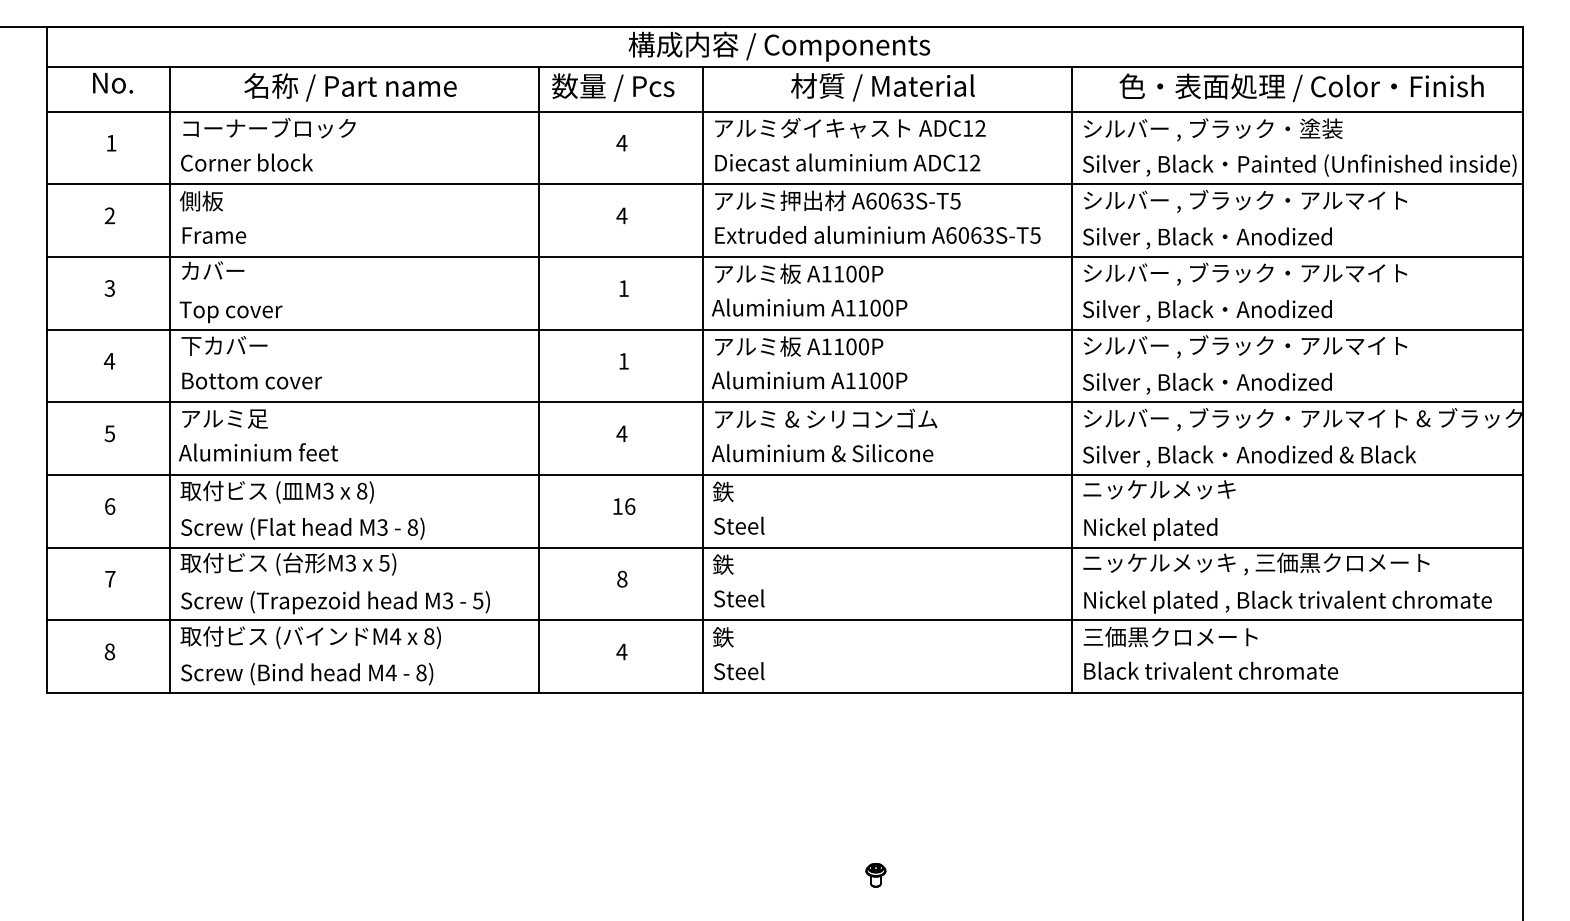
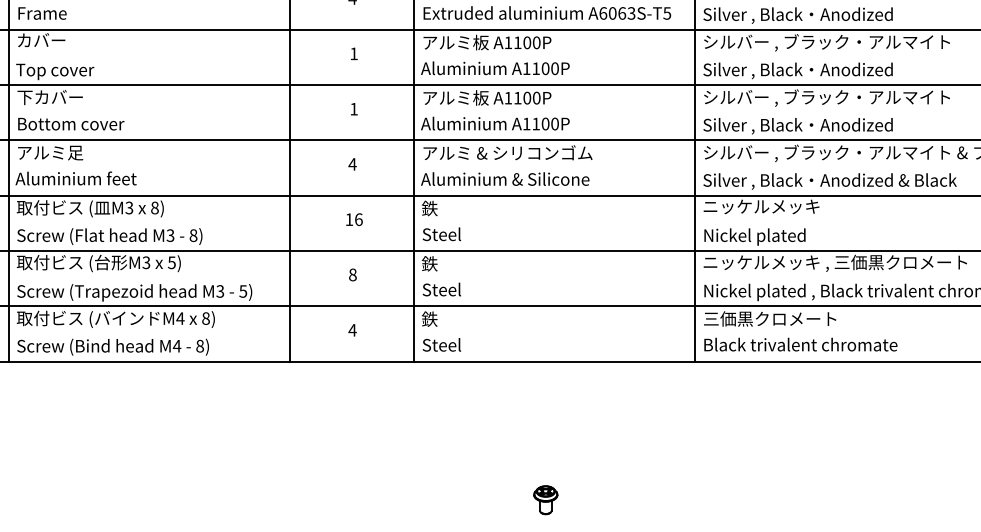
part: (875, 875) -> (545, 500), size x1.6

